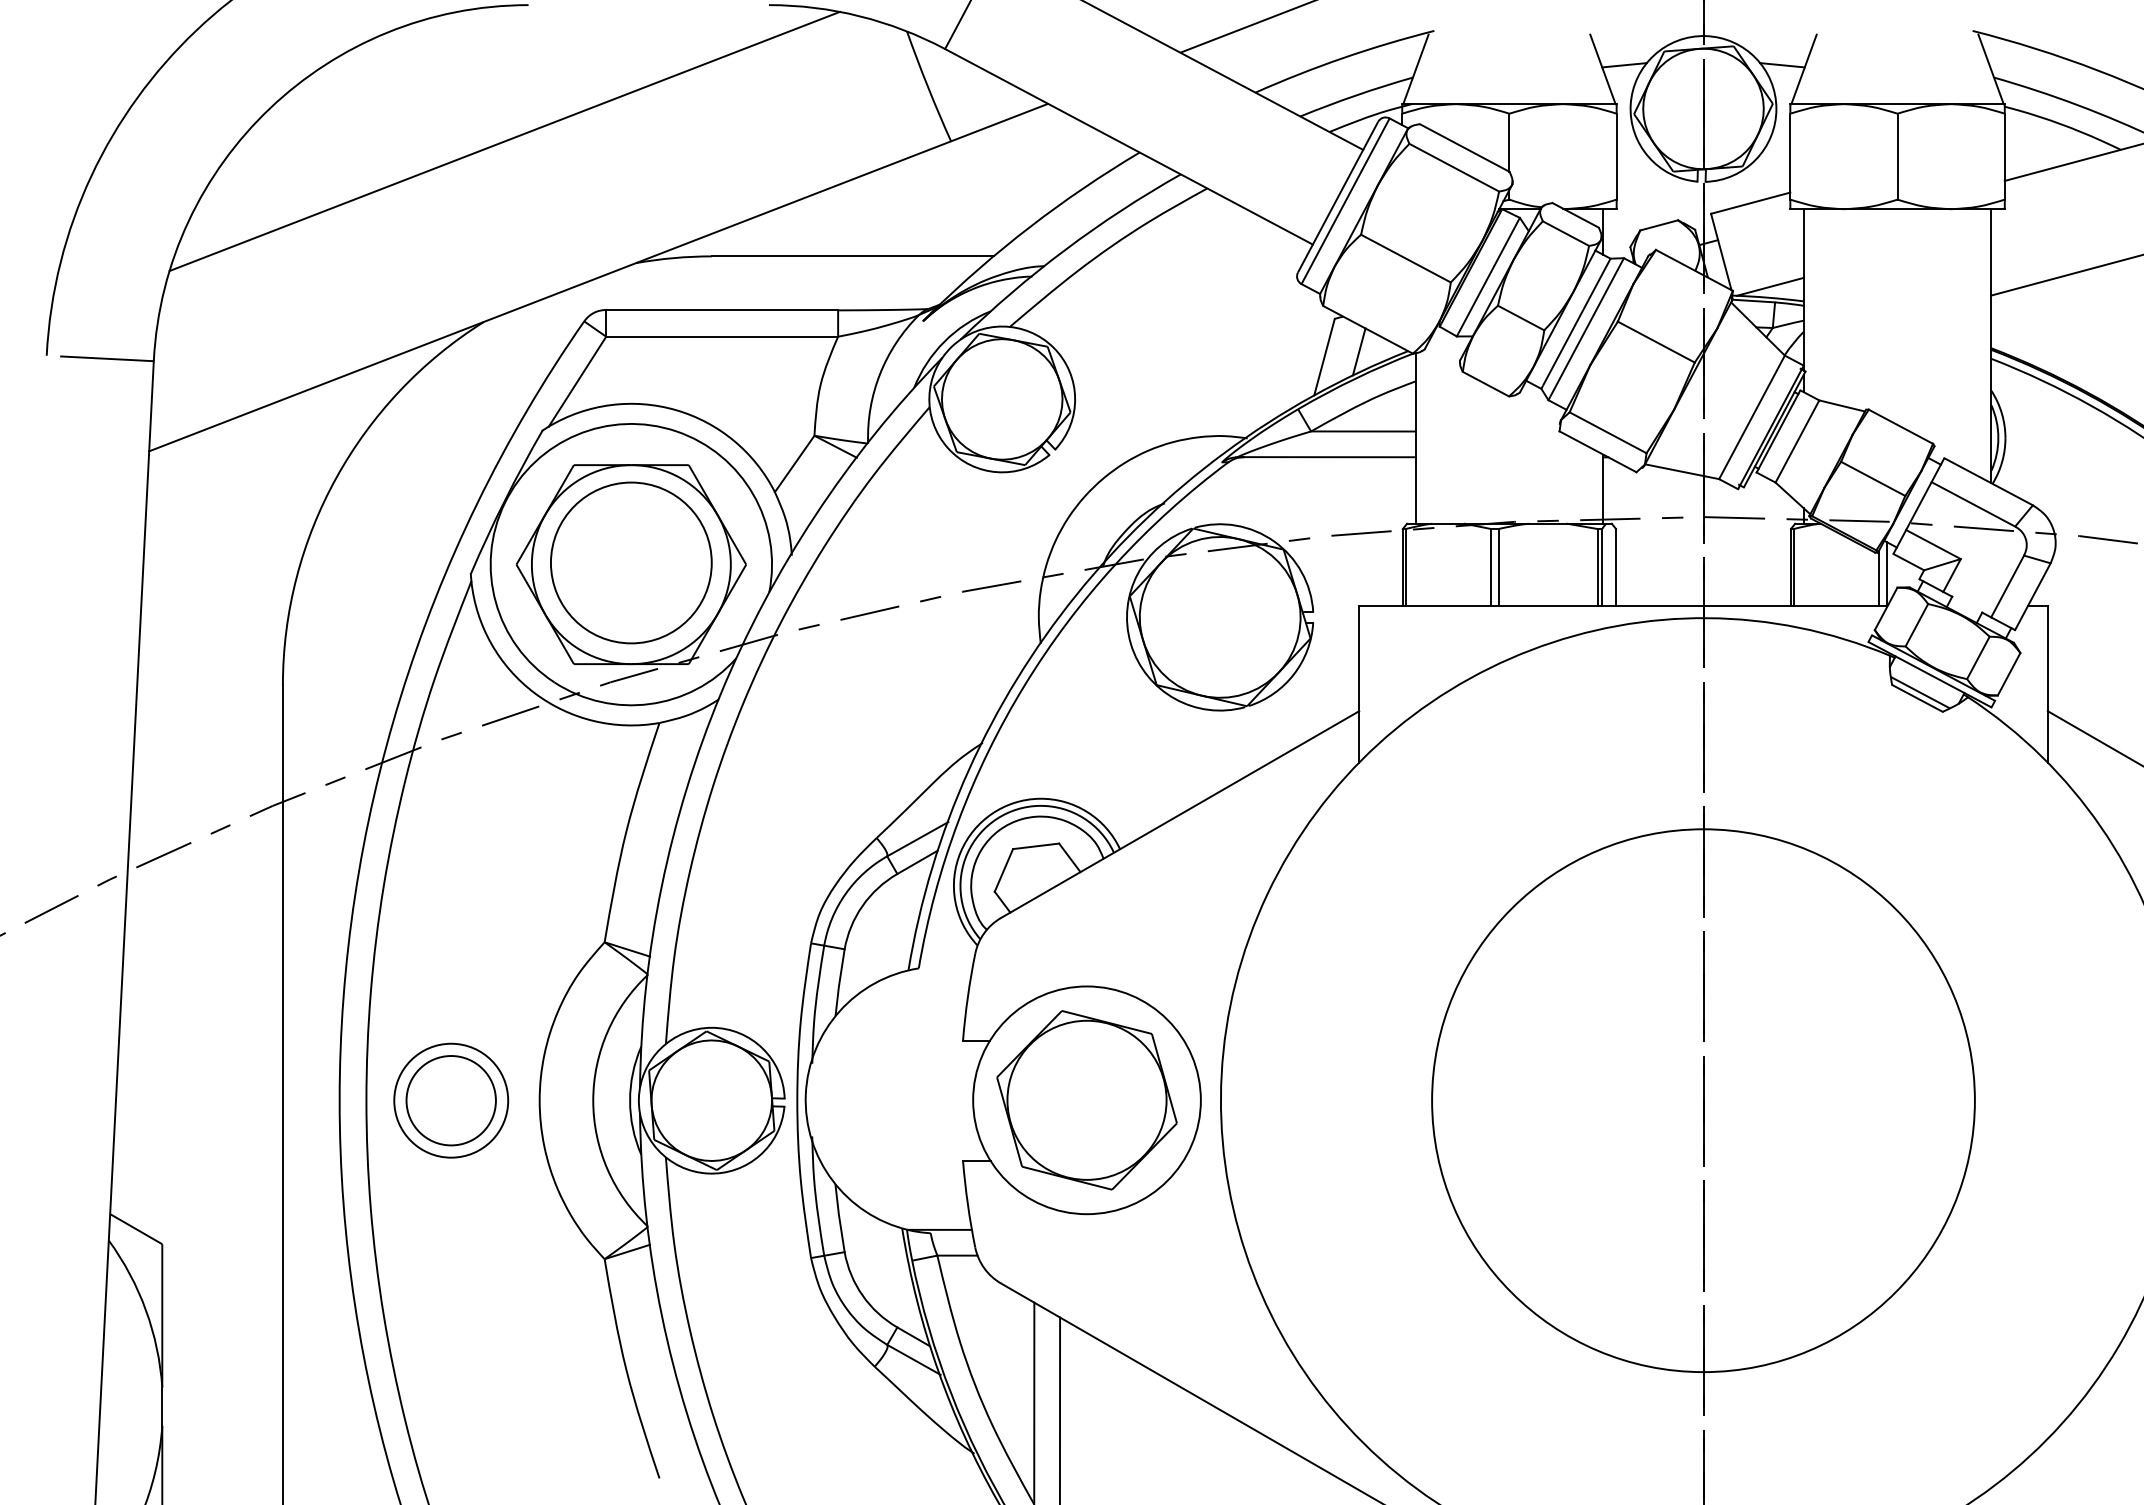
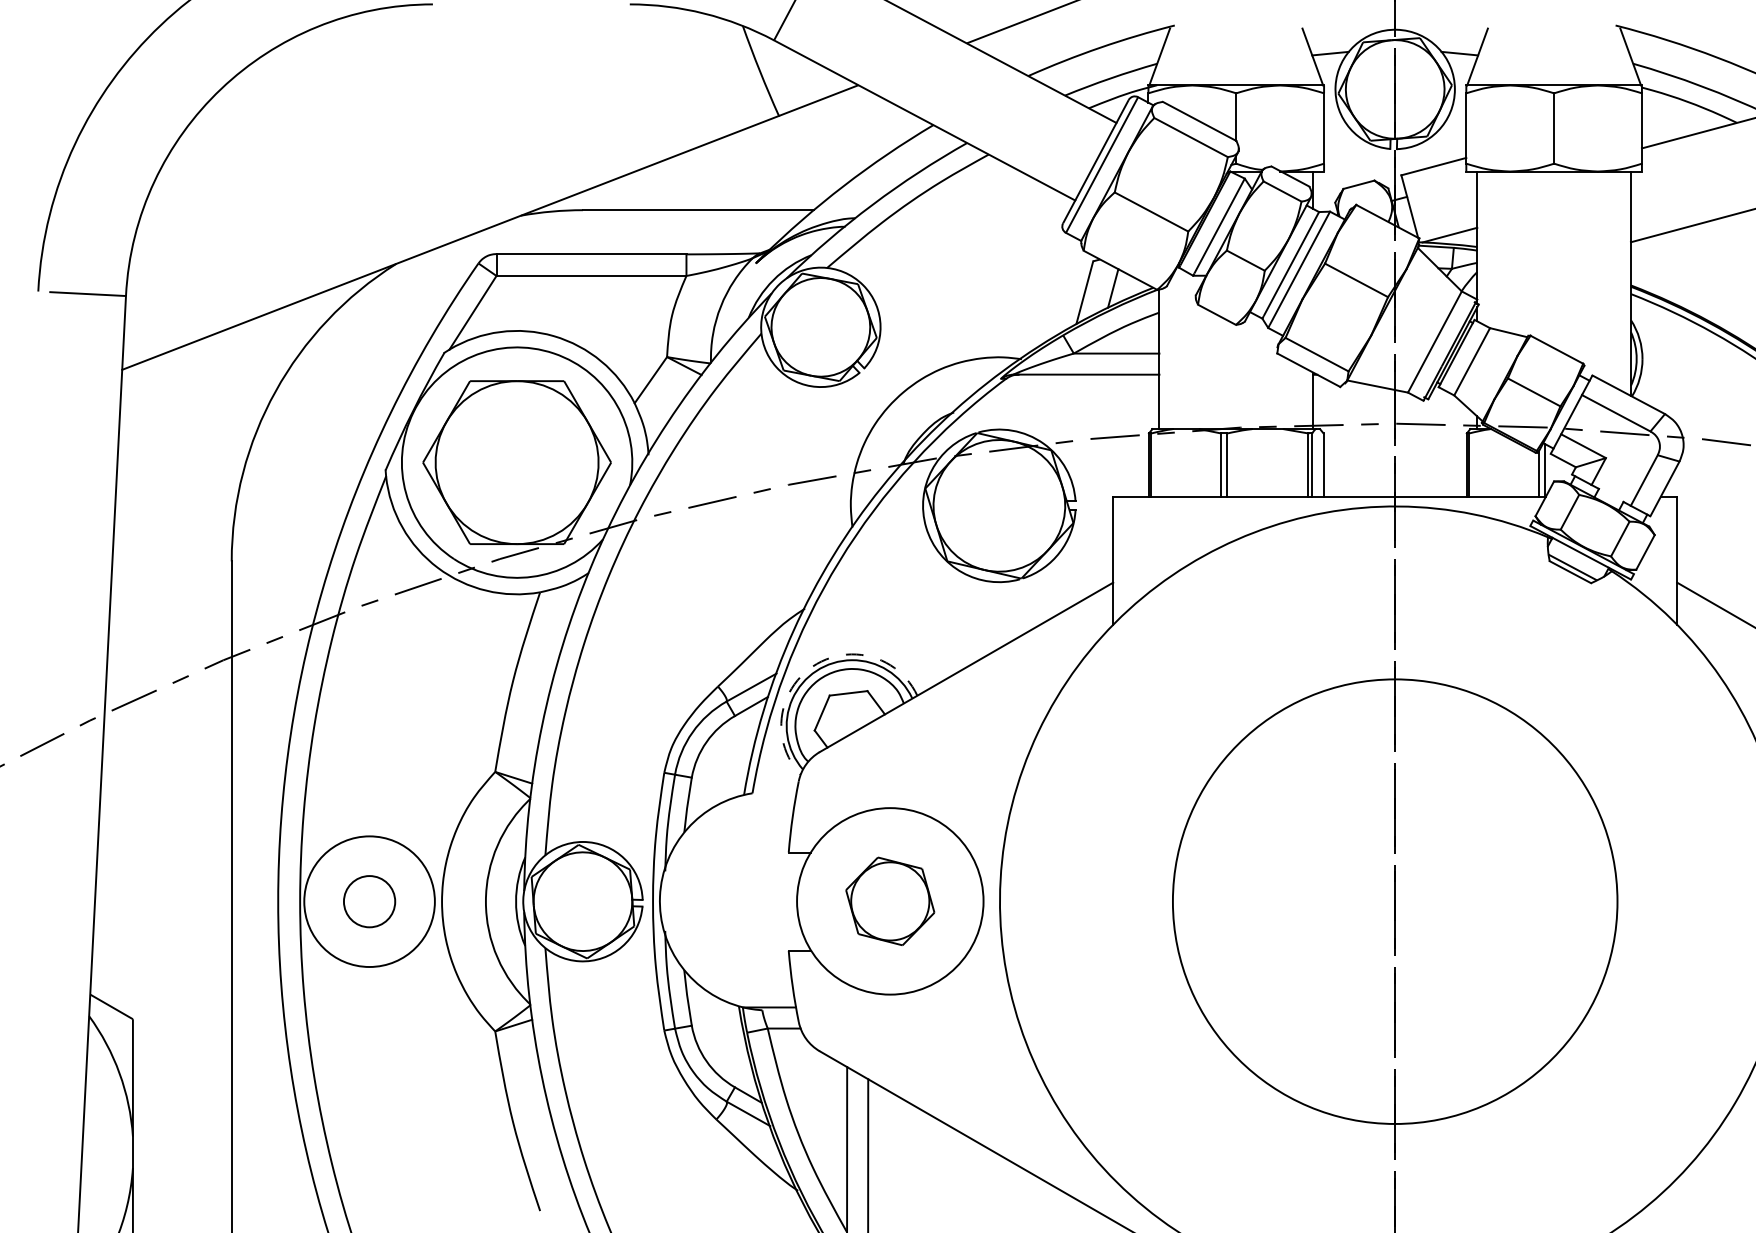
line: (504, 141) -> (413, 116), removed
circle: (631, 562) -> (517, 460), removed
arc: (992, 813) -> (812, 666), solid -> dashed
circle: (450, 1100) -> (368, 901), size x0.7
circle: (451, 1100) -> (369, 901), size x1.4
part: (1086, 1100) -> (889, 901), size x0.6

